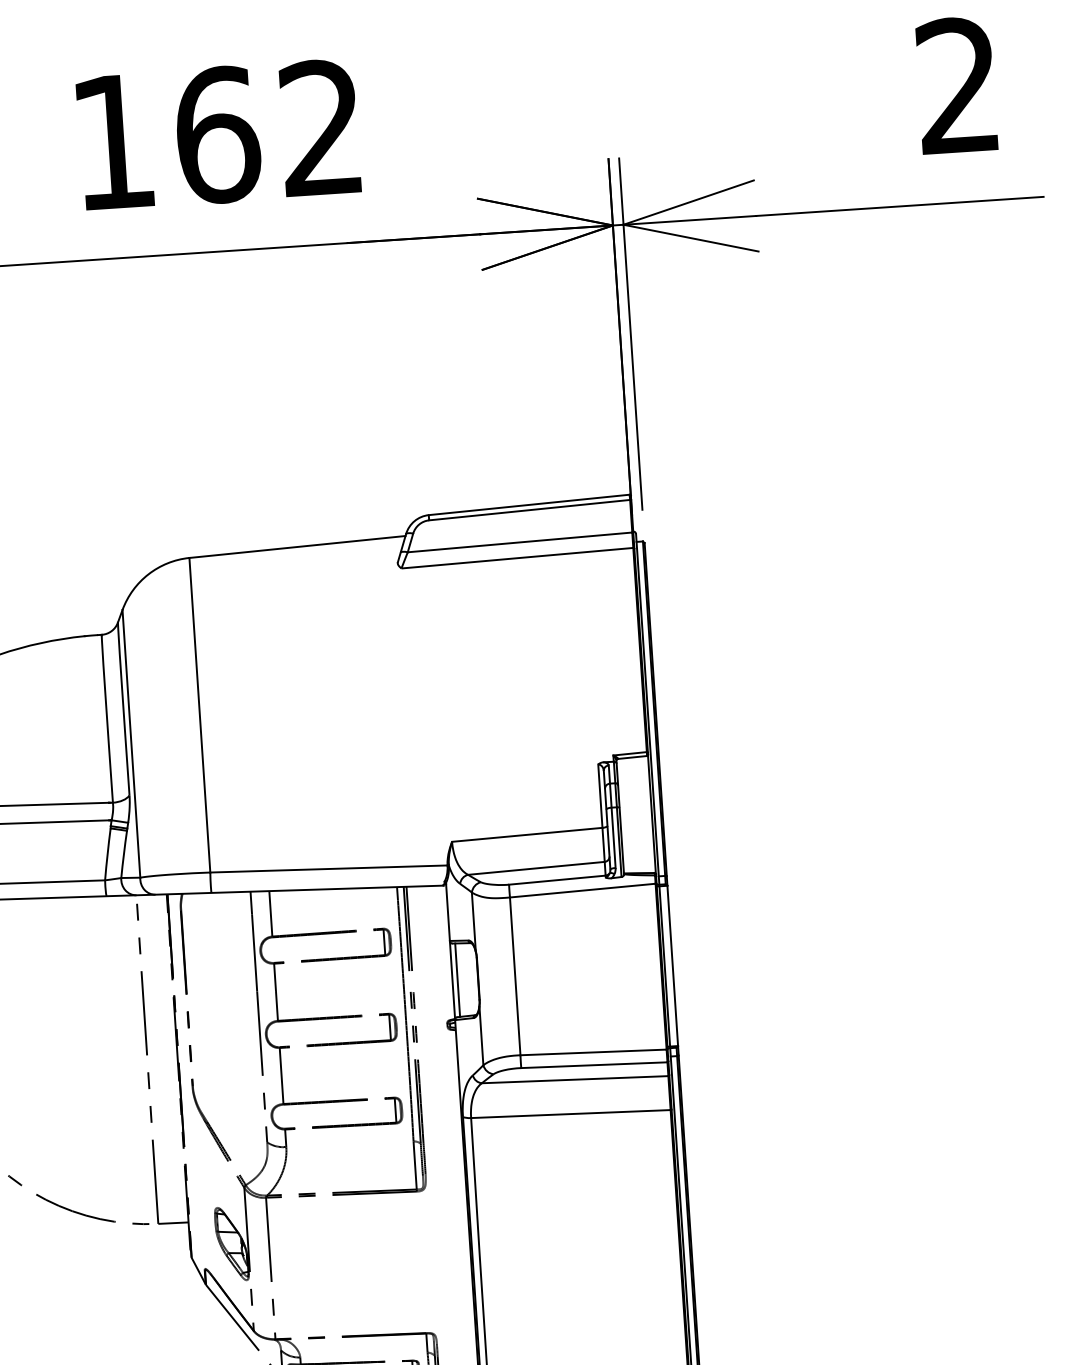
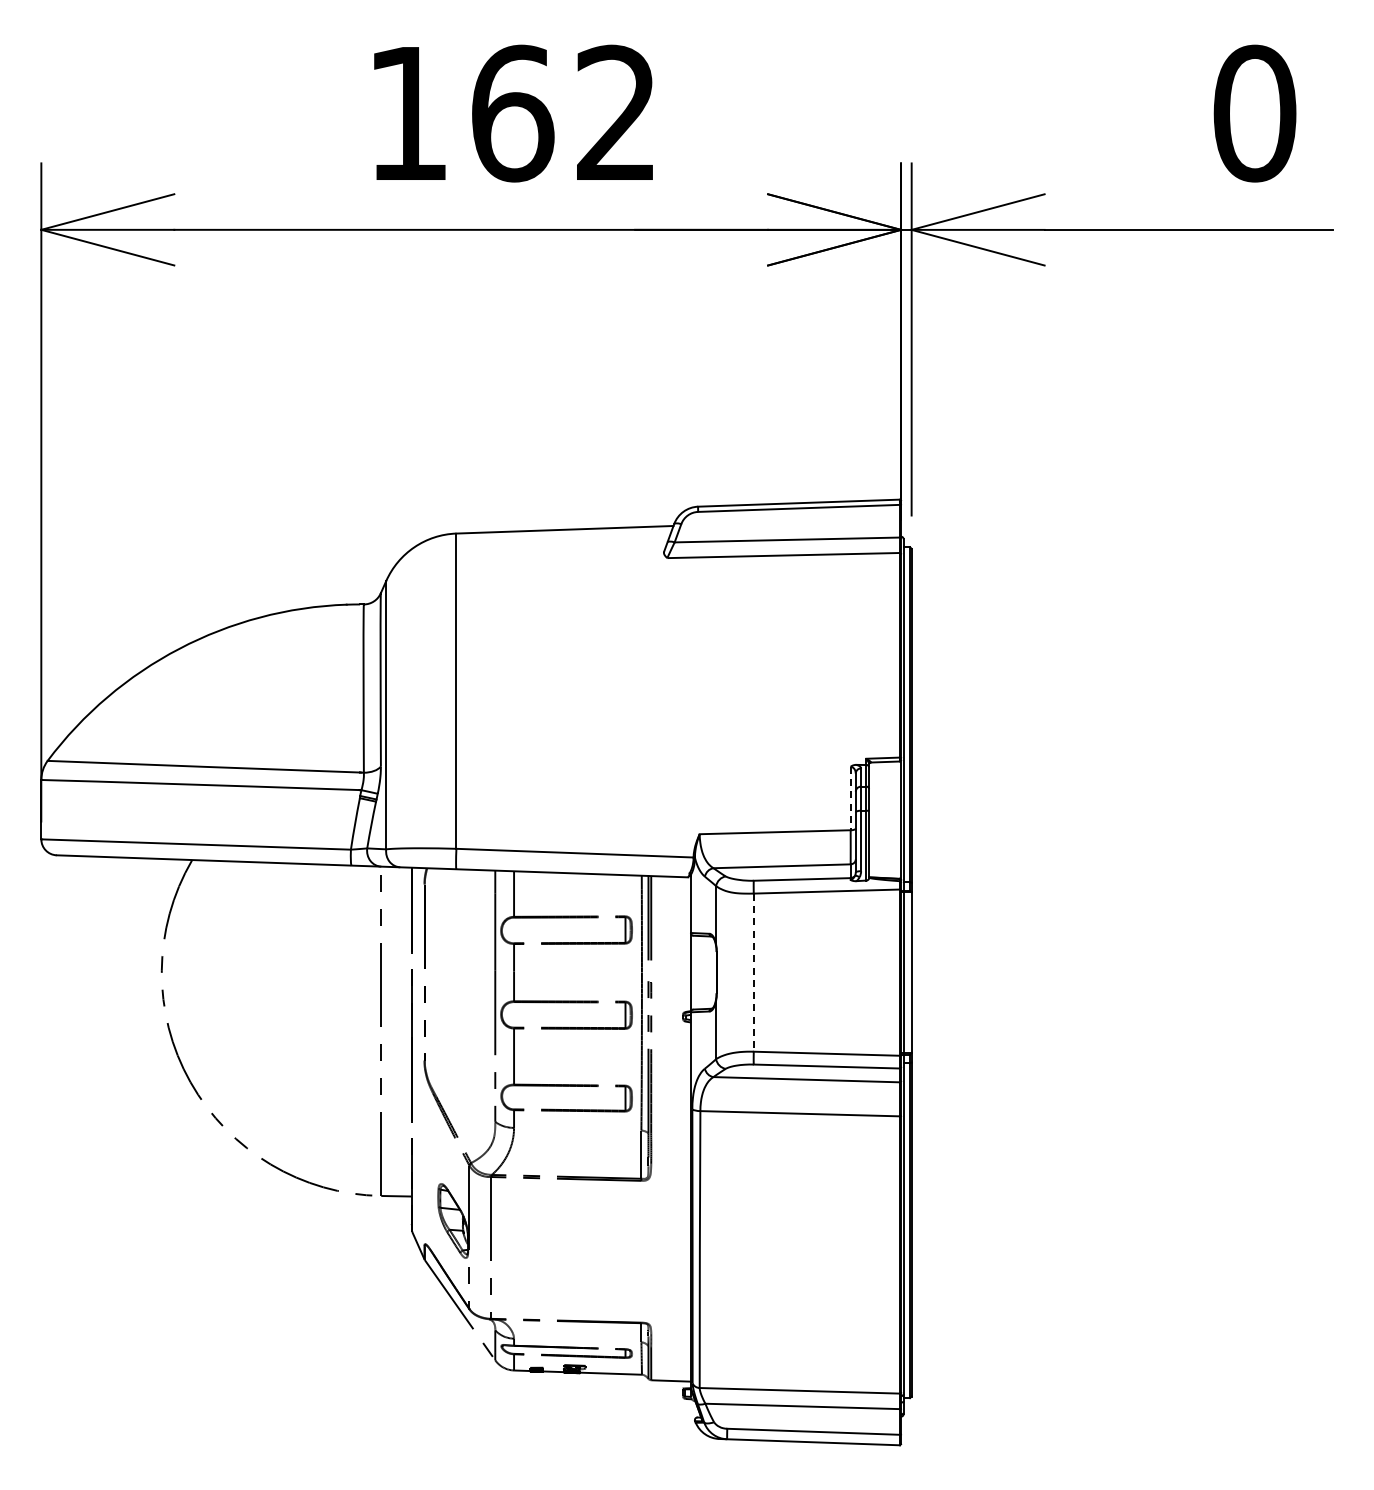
text: (957, 85) -> (1254, 113), 2 -> 0
line: (600, 796) -> (850, 798), solid -> dashed
line: (515, 977) -> (753, 973), solid -> dashed
line: (458, 980) -> (696, 972), removed

